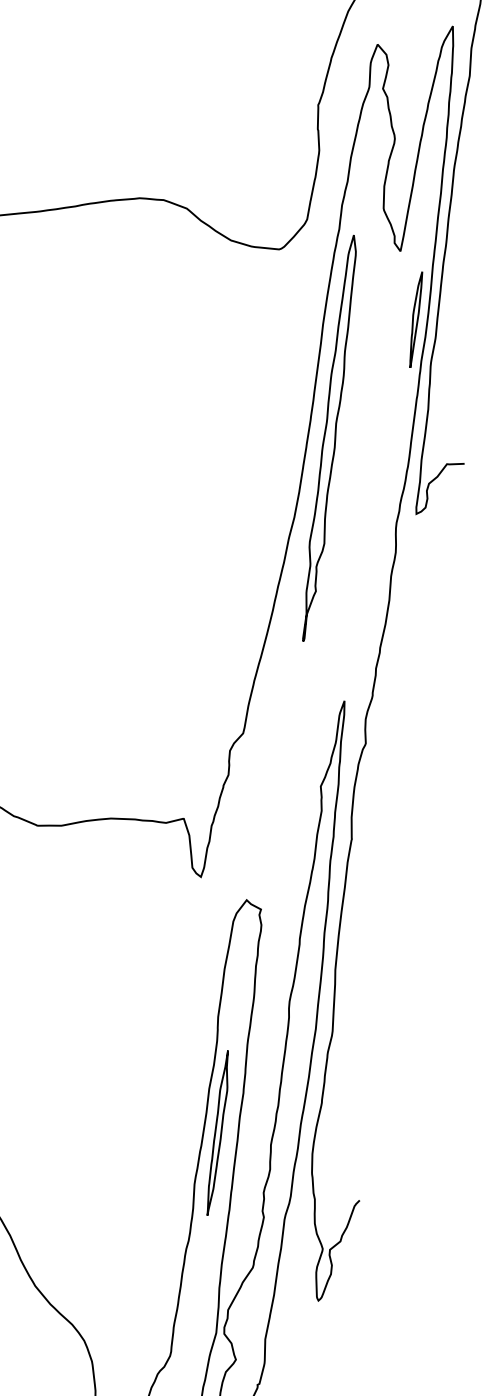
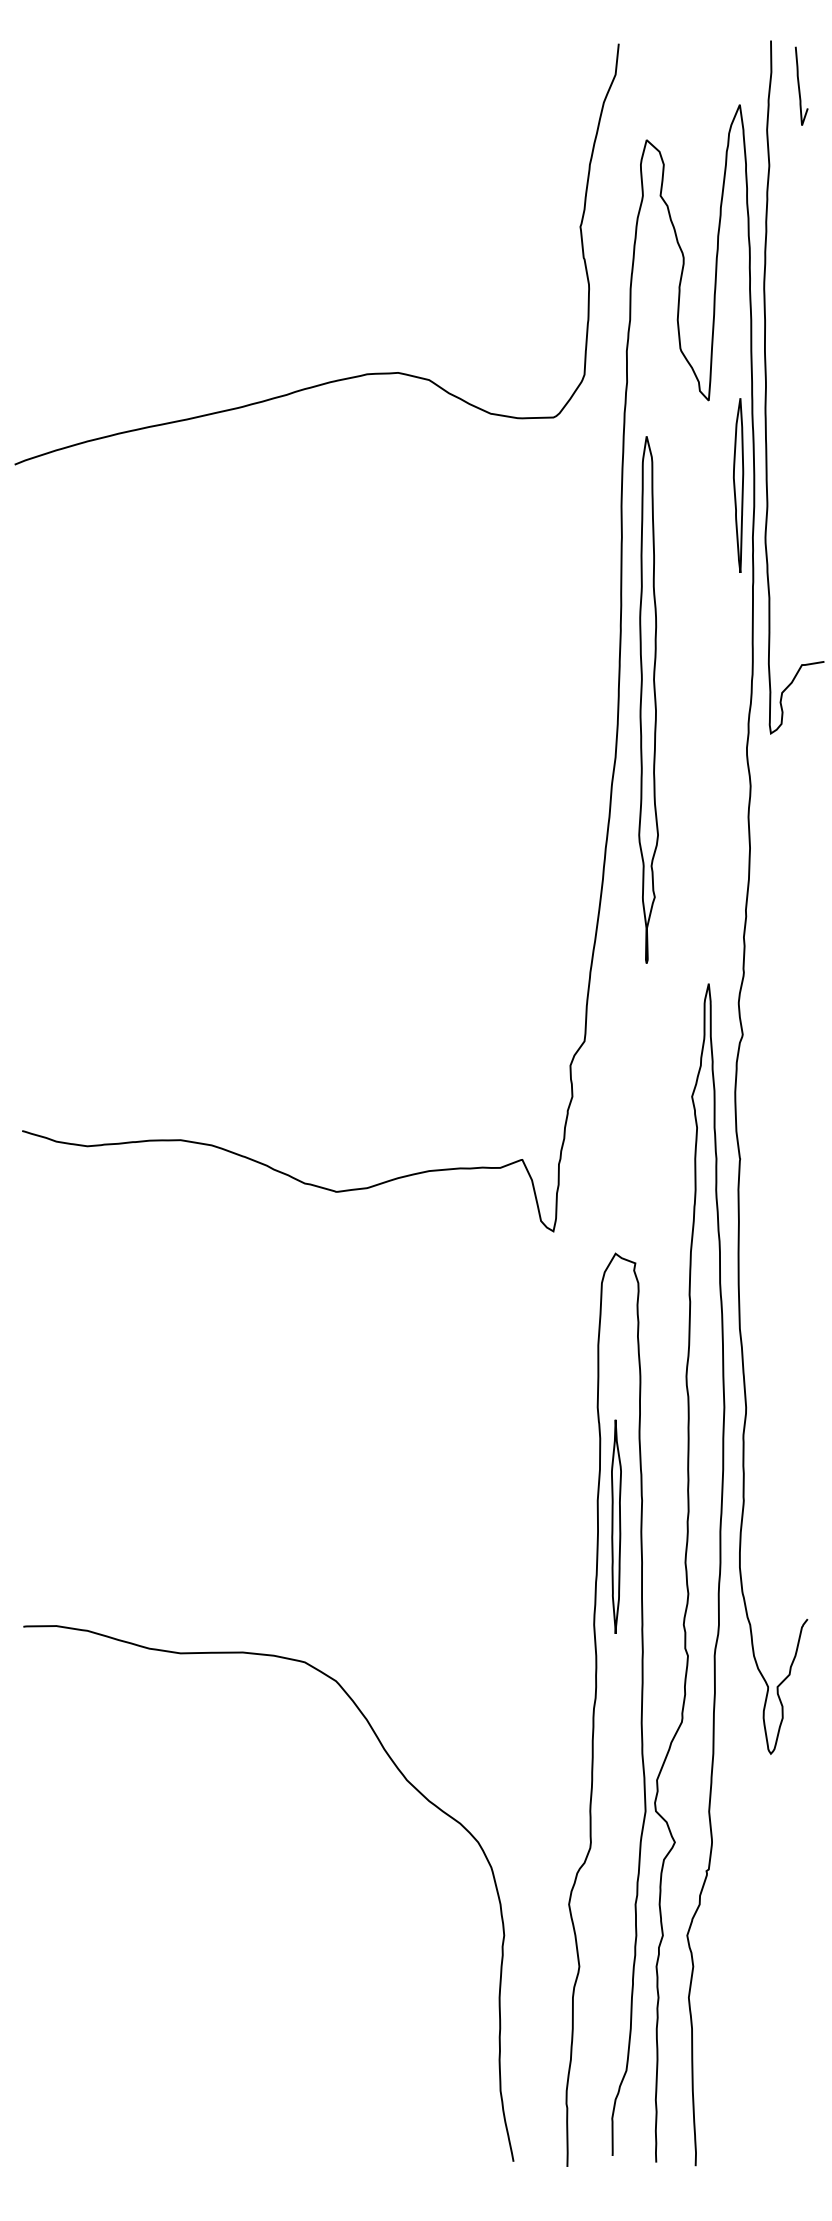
part: (415, 319) -> (738, 485), size x1.4
part: (330, 438) -> (648, 699), moved
part: (218, 1132) -> (616, 1526), moved

